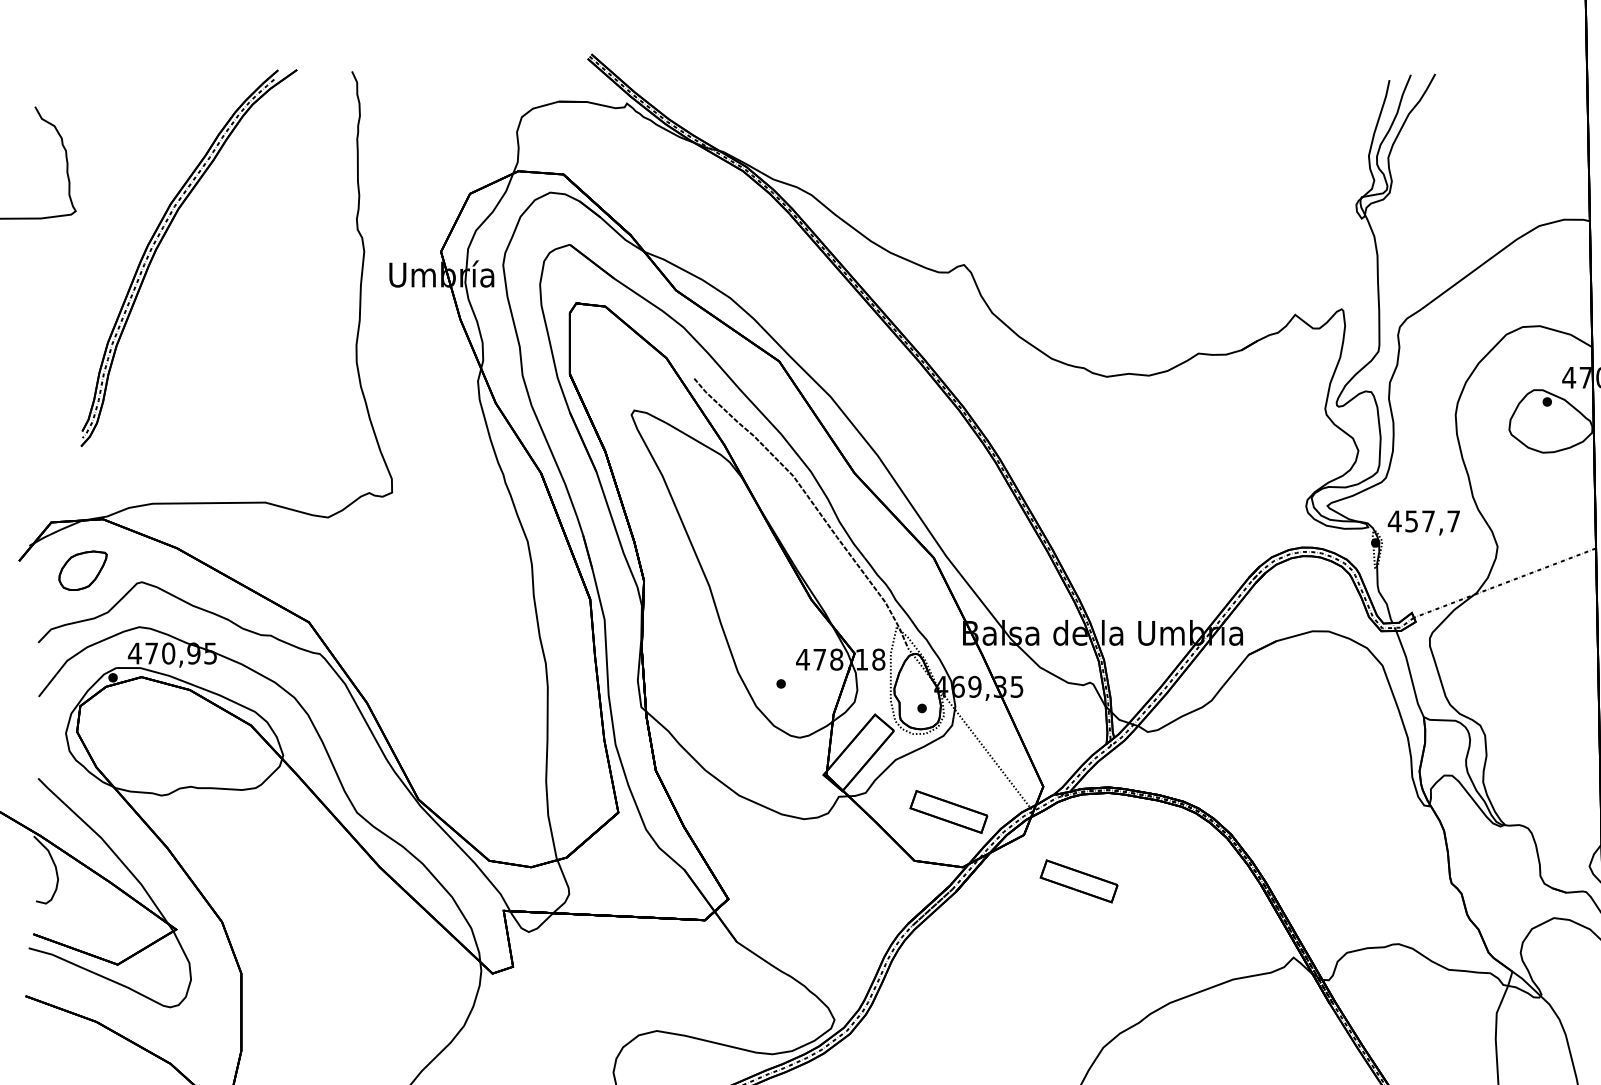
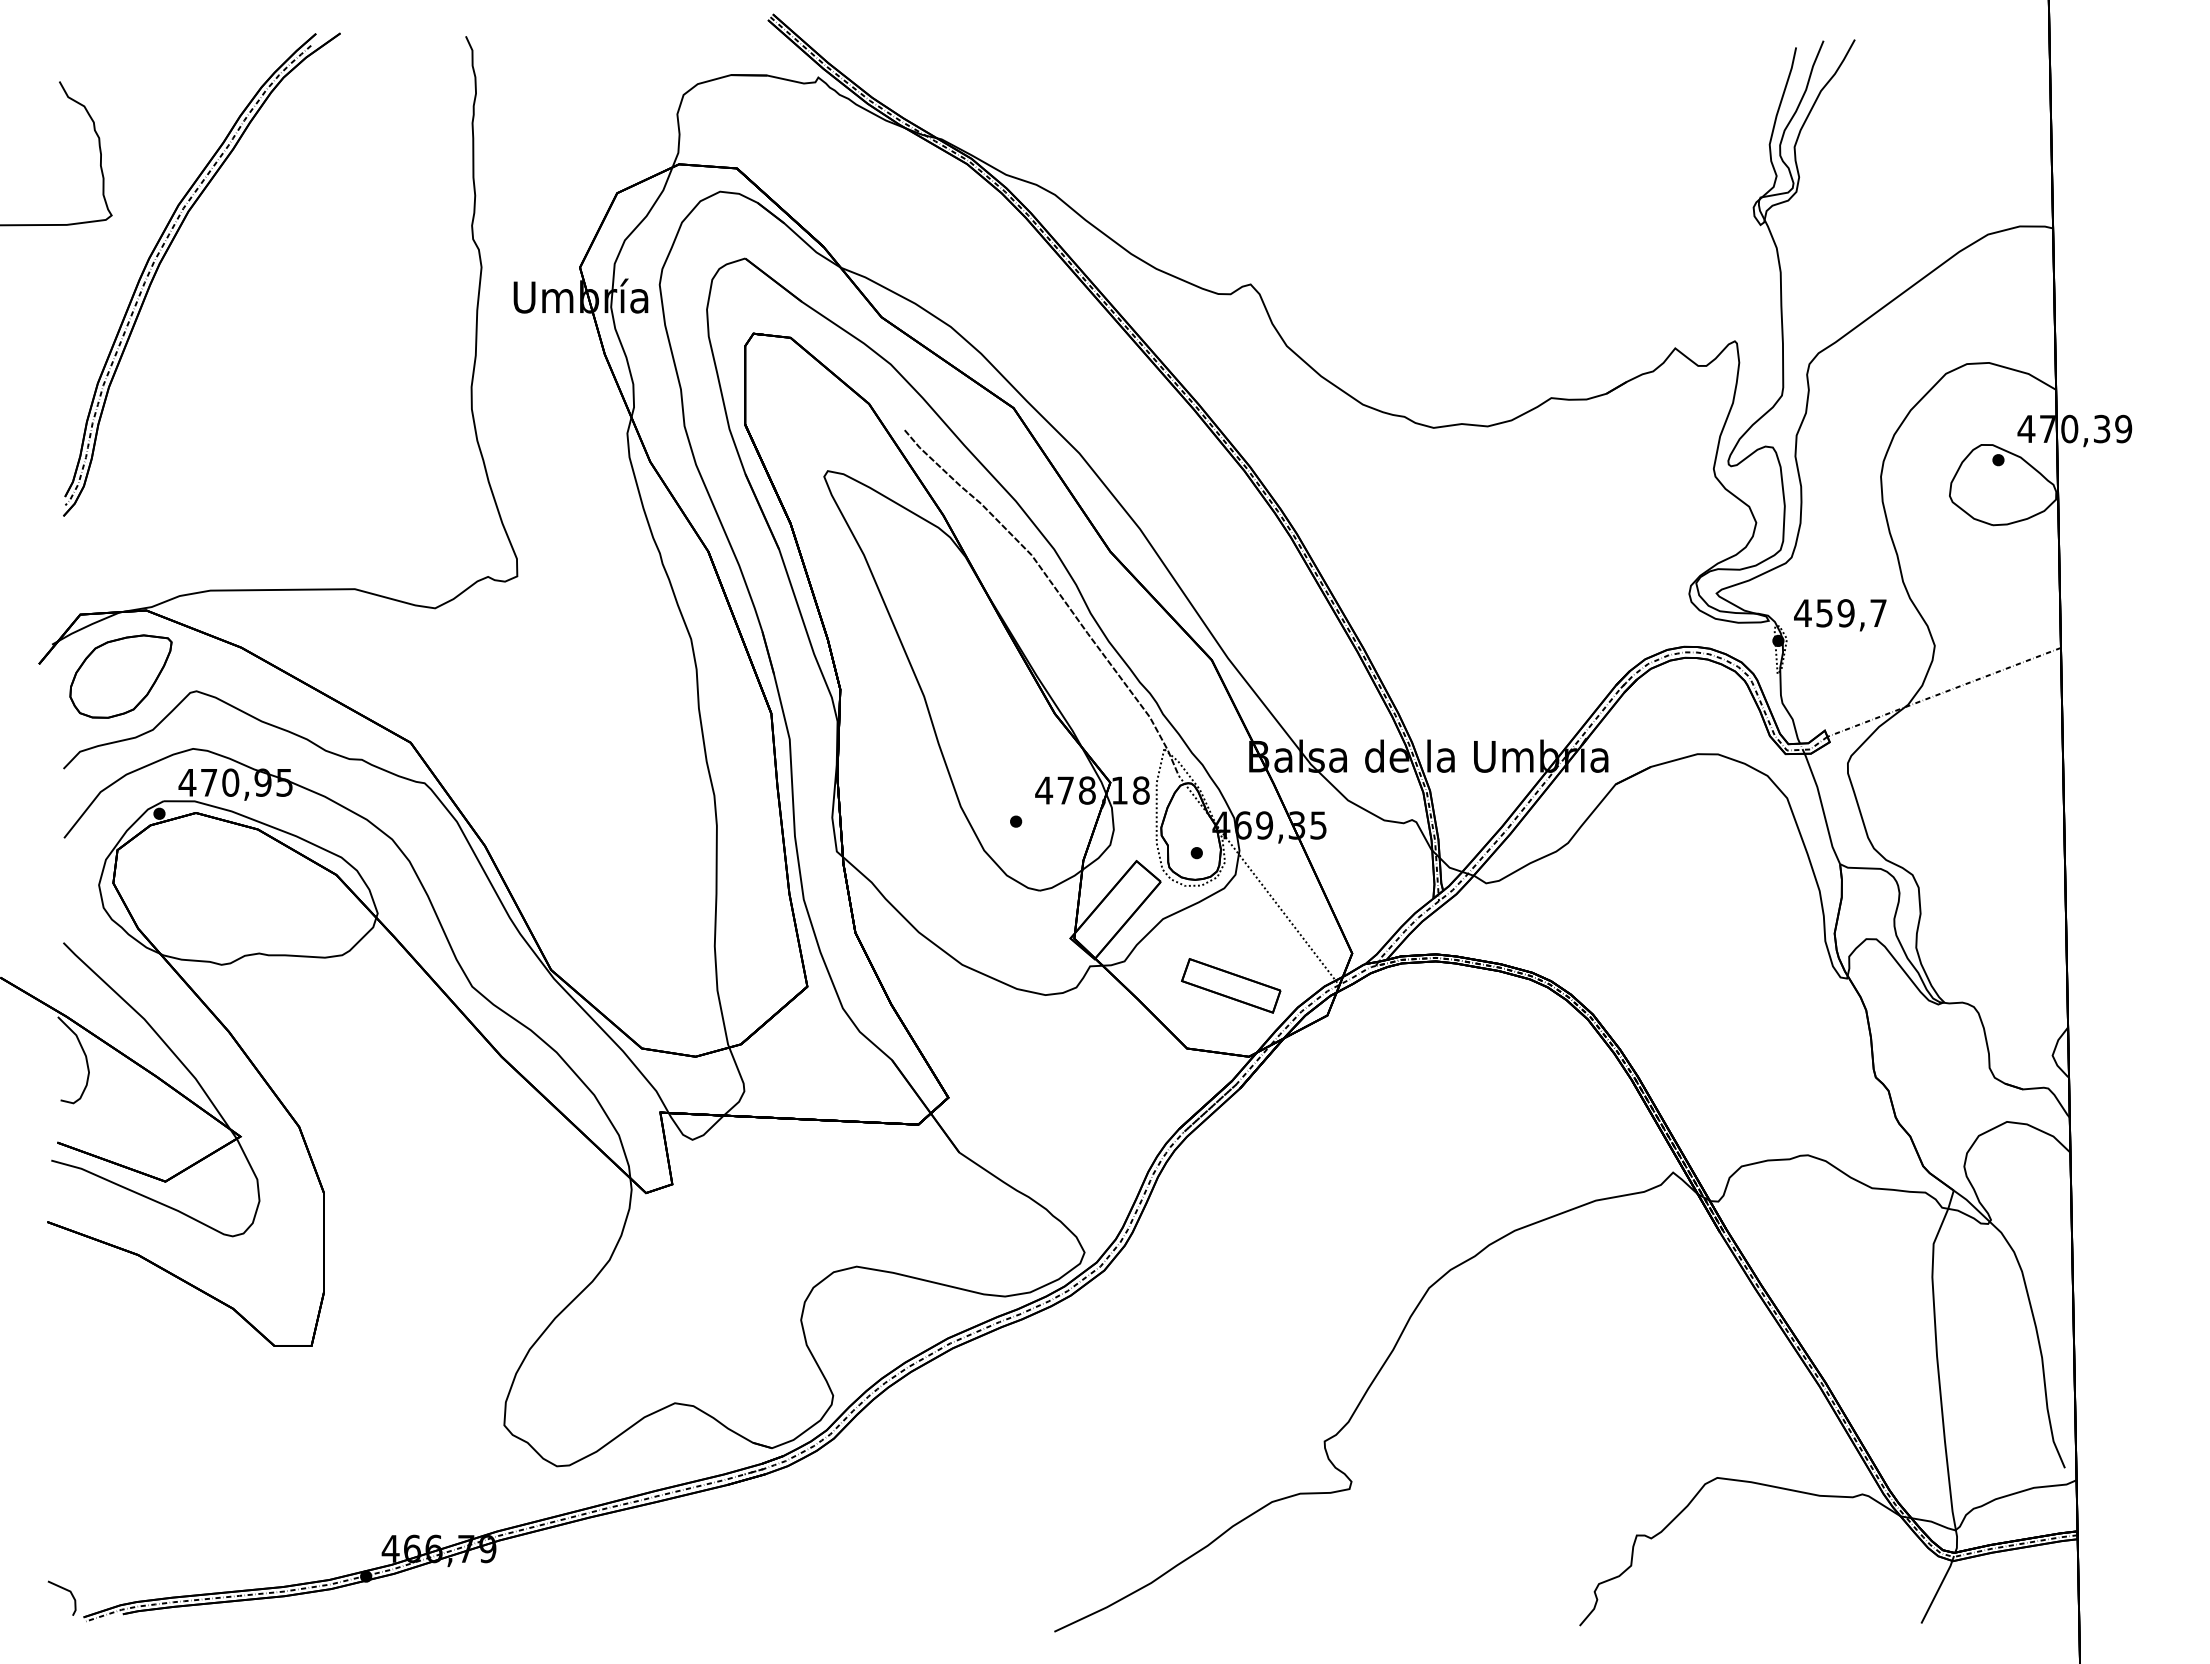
part: (162, 240) -> (167, 252), moved
text: (1428, 521) -> (1845, 613), 457,7 -> 459,7
part: (82, 570) -> (120, 676), size x1.67
part: (1079, 881) -> (1398, 1074), removed

